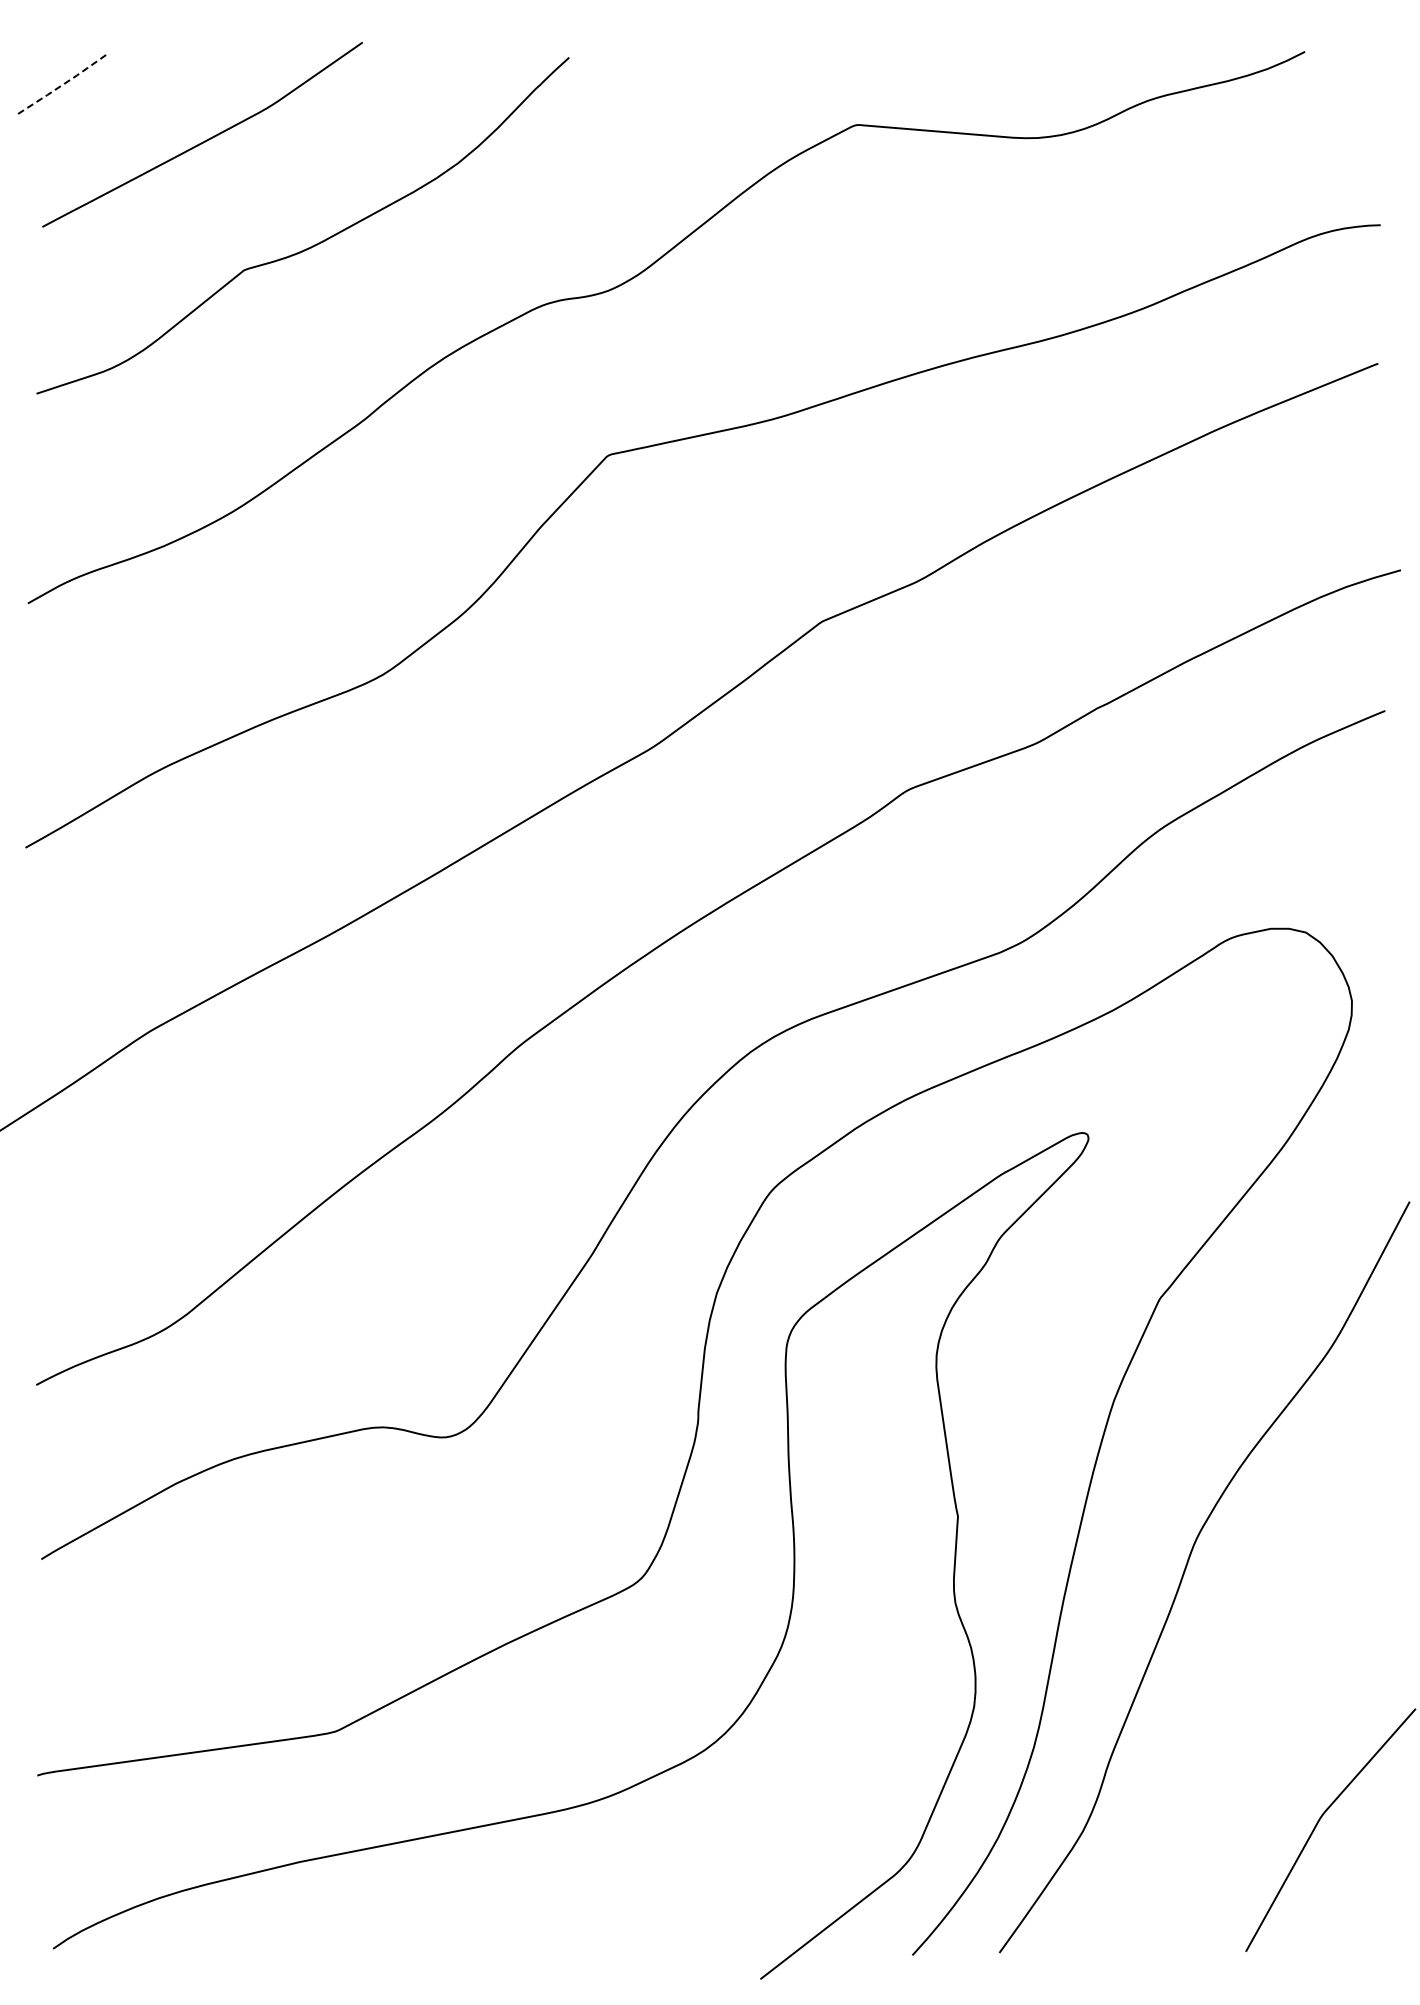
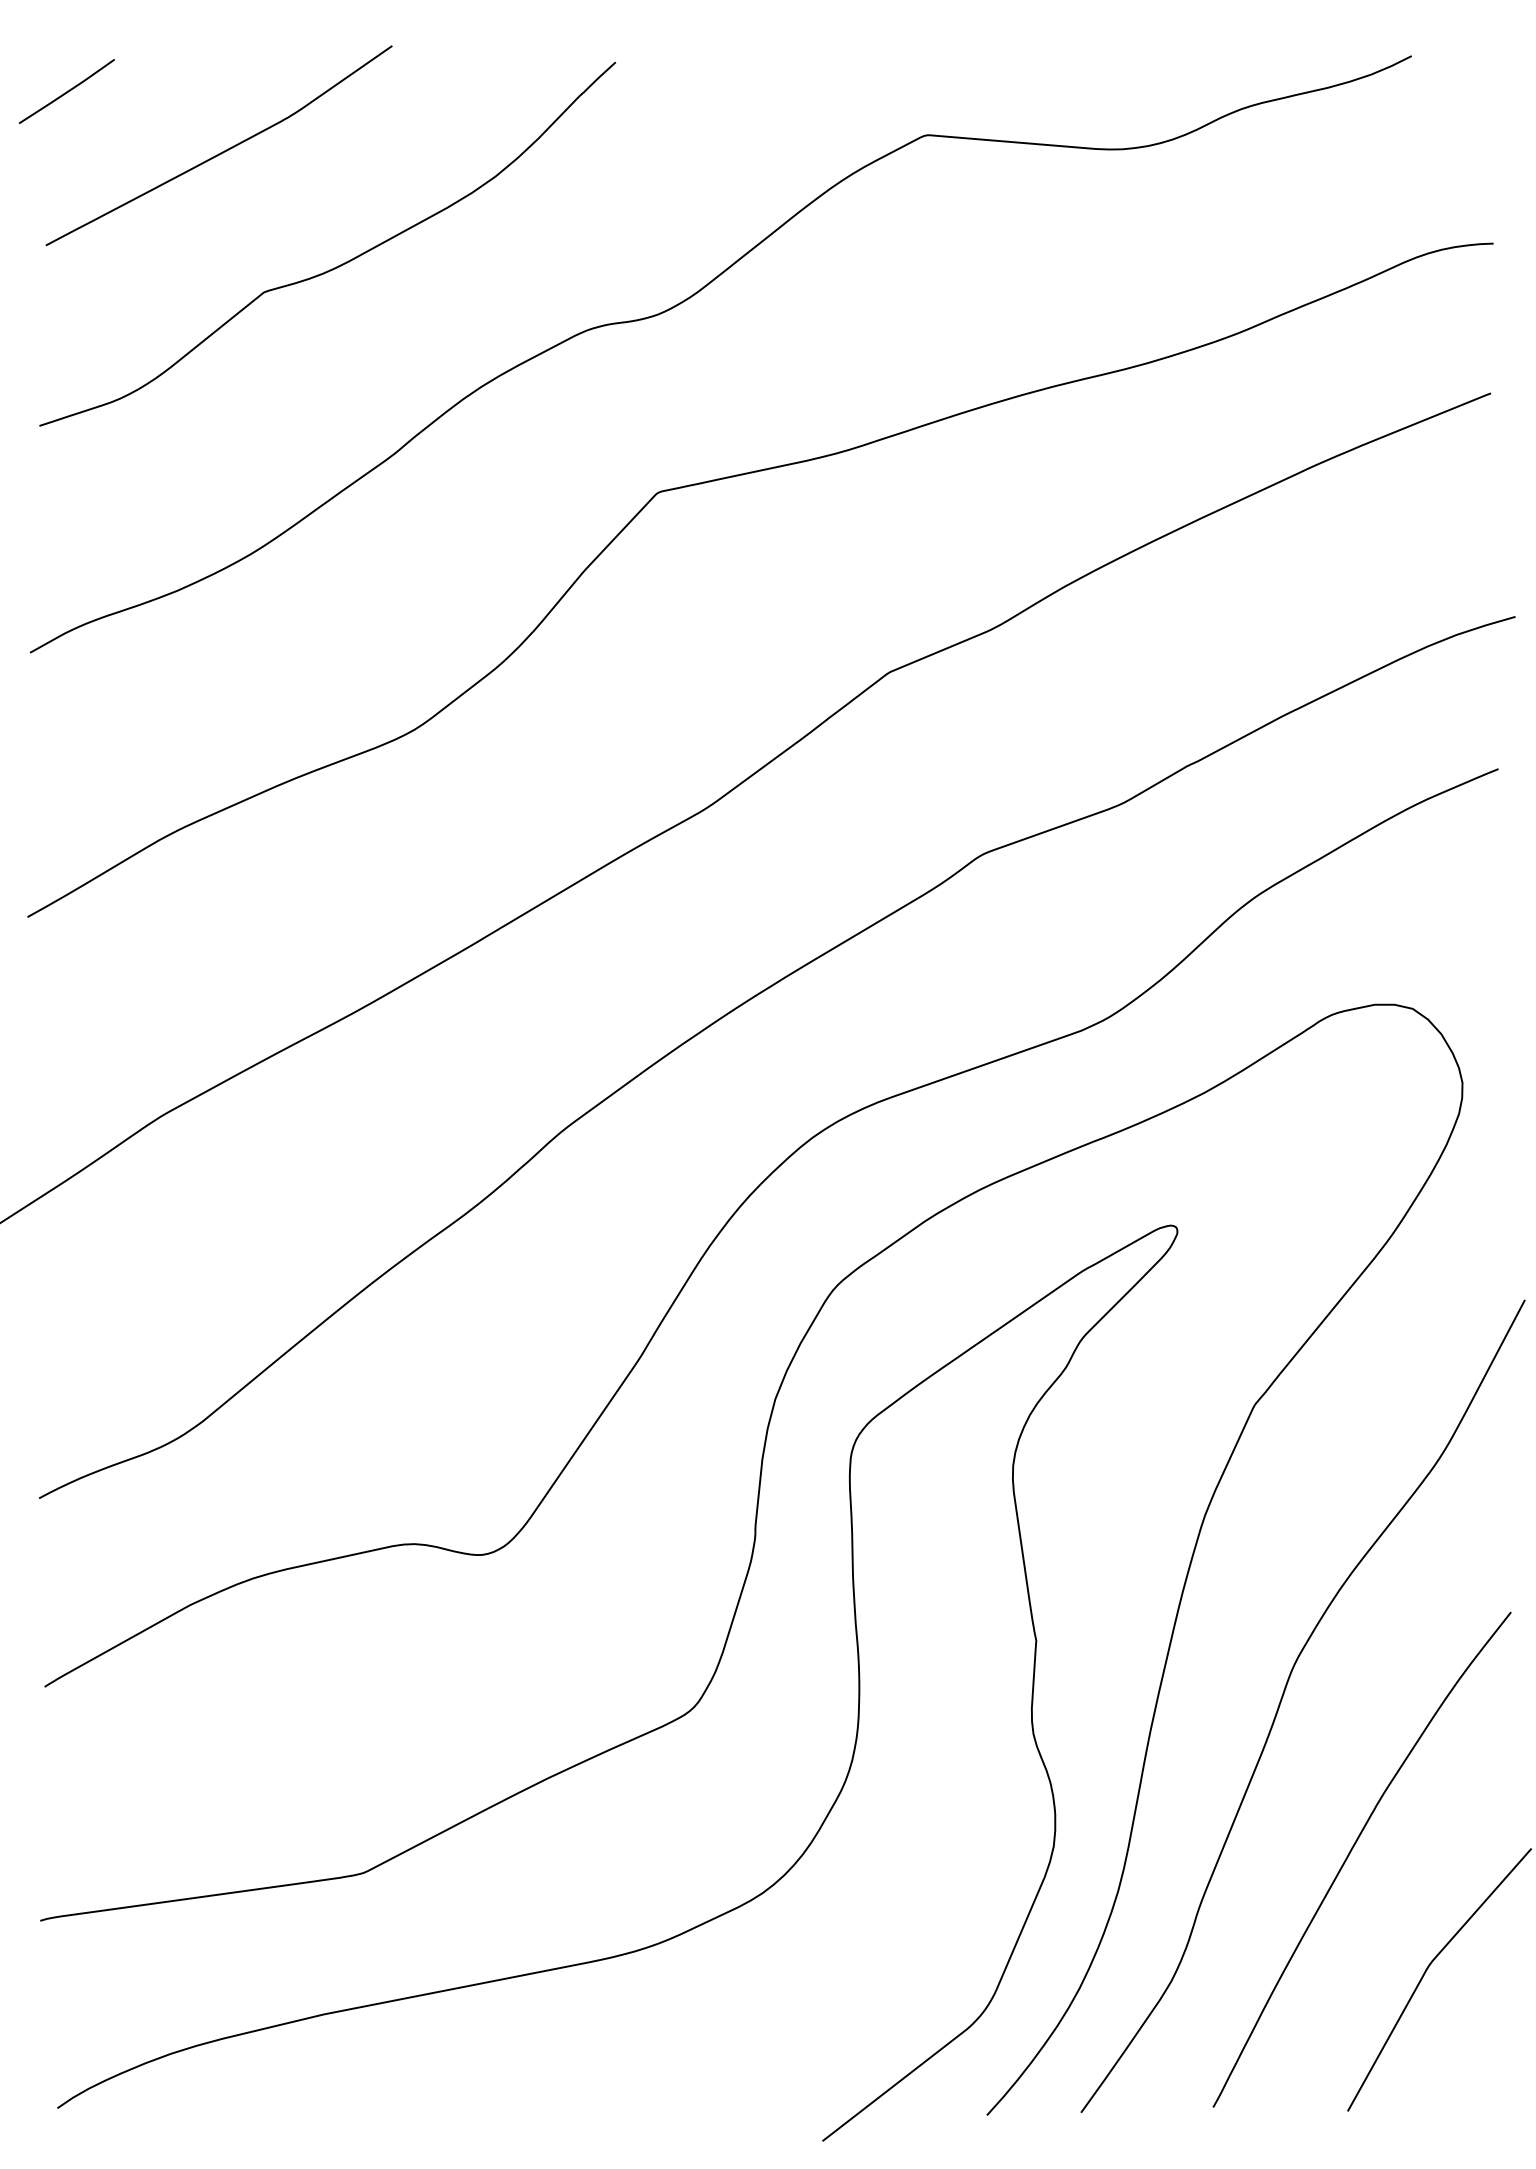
line: (62, 85) -> (67, 92), dashed -> solid
curve: (1248, 1713) -> (1350, 1853), added

